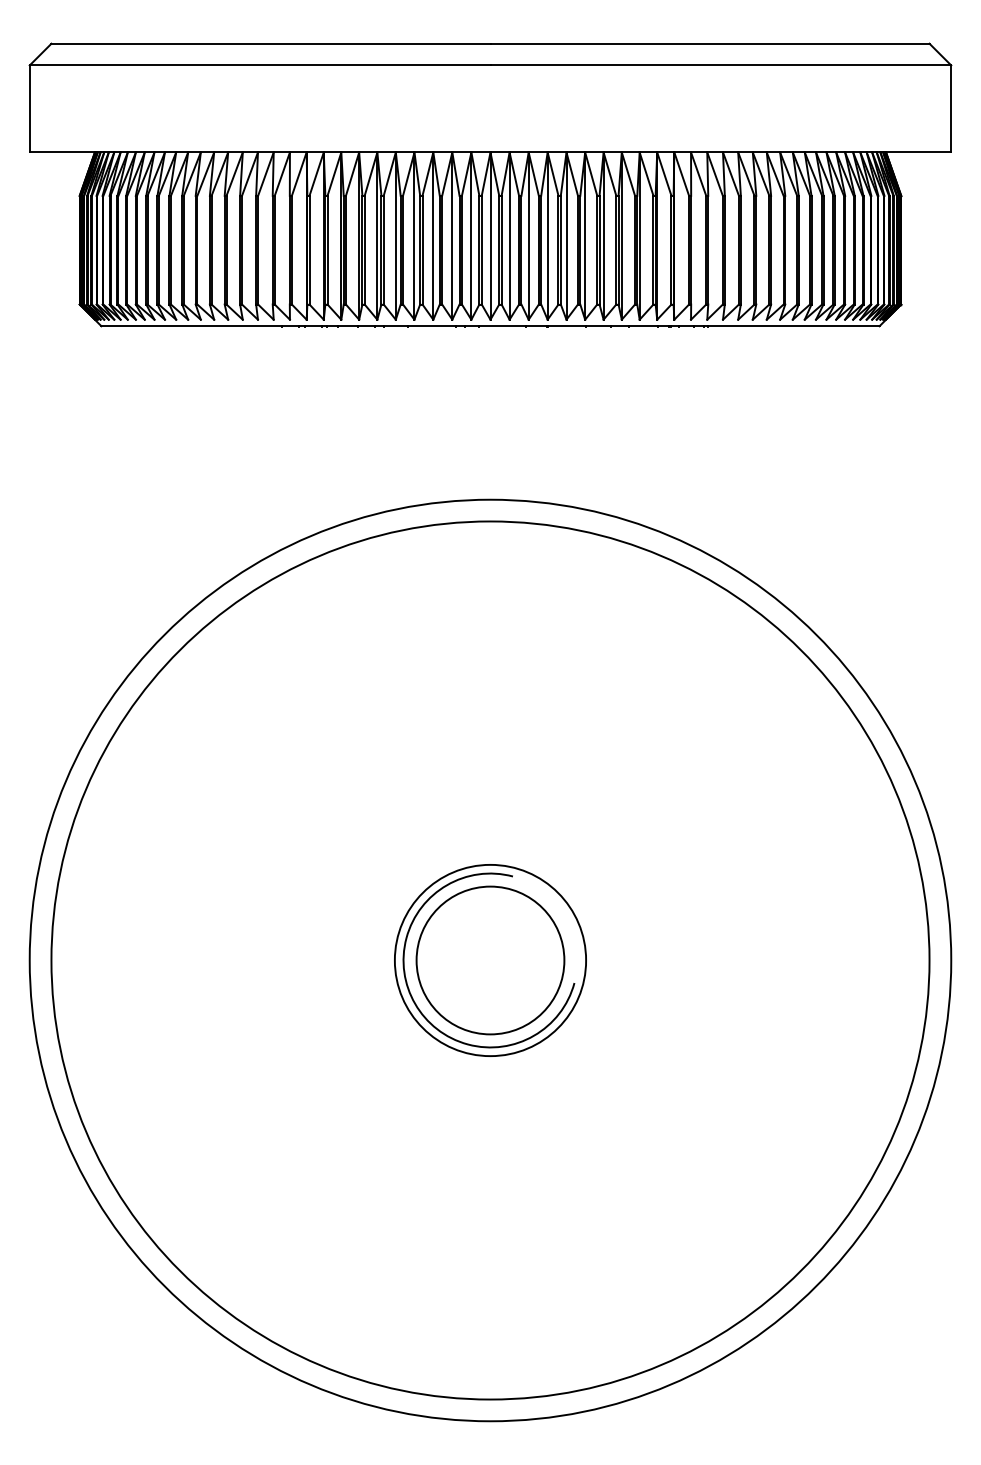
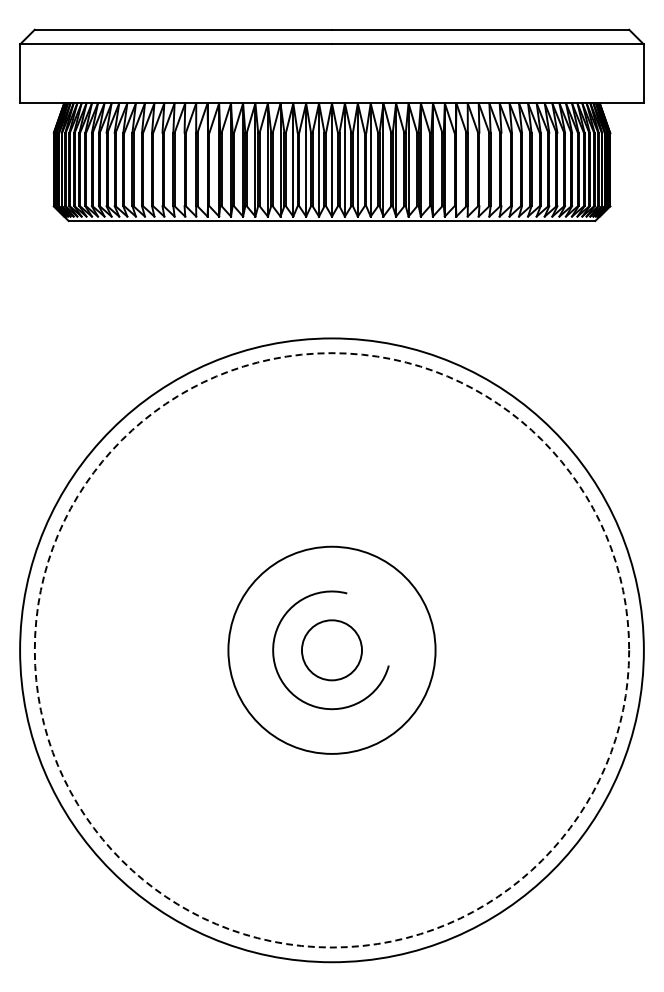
circle: (489, 960) -> (331, 650), size x0.6
circle: (489, 960) -> (331, 650), size x1.6
circle: (489, 960) -> (331, 650), solid -> dashed

